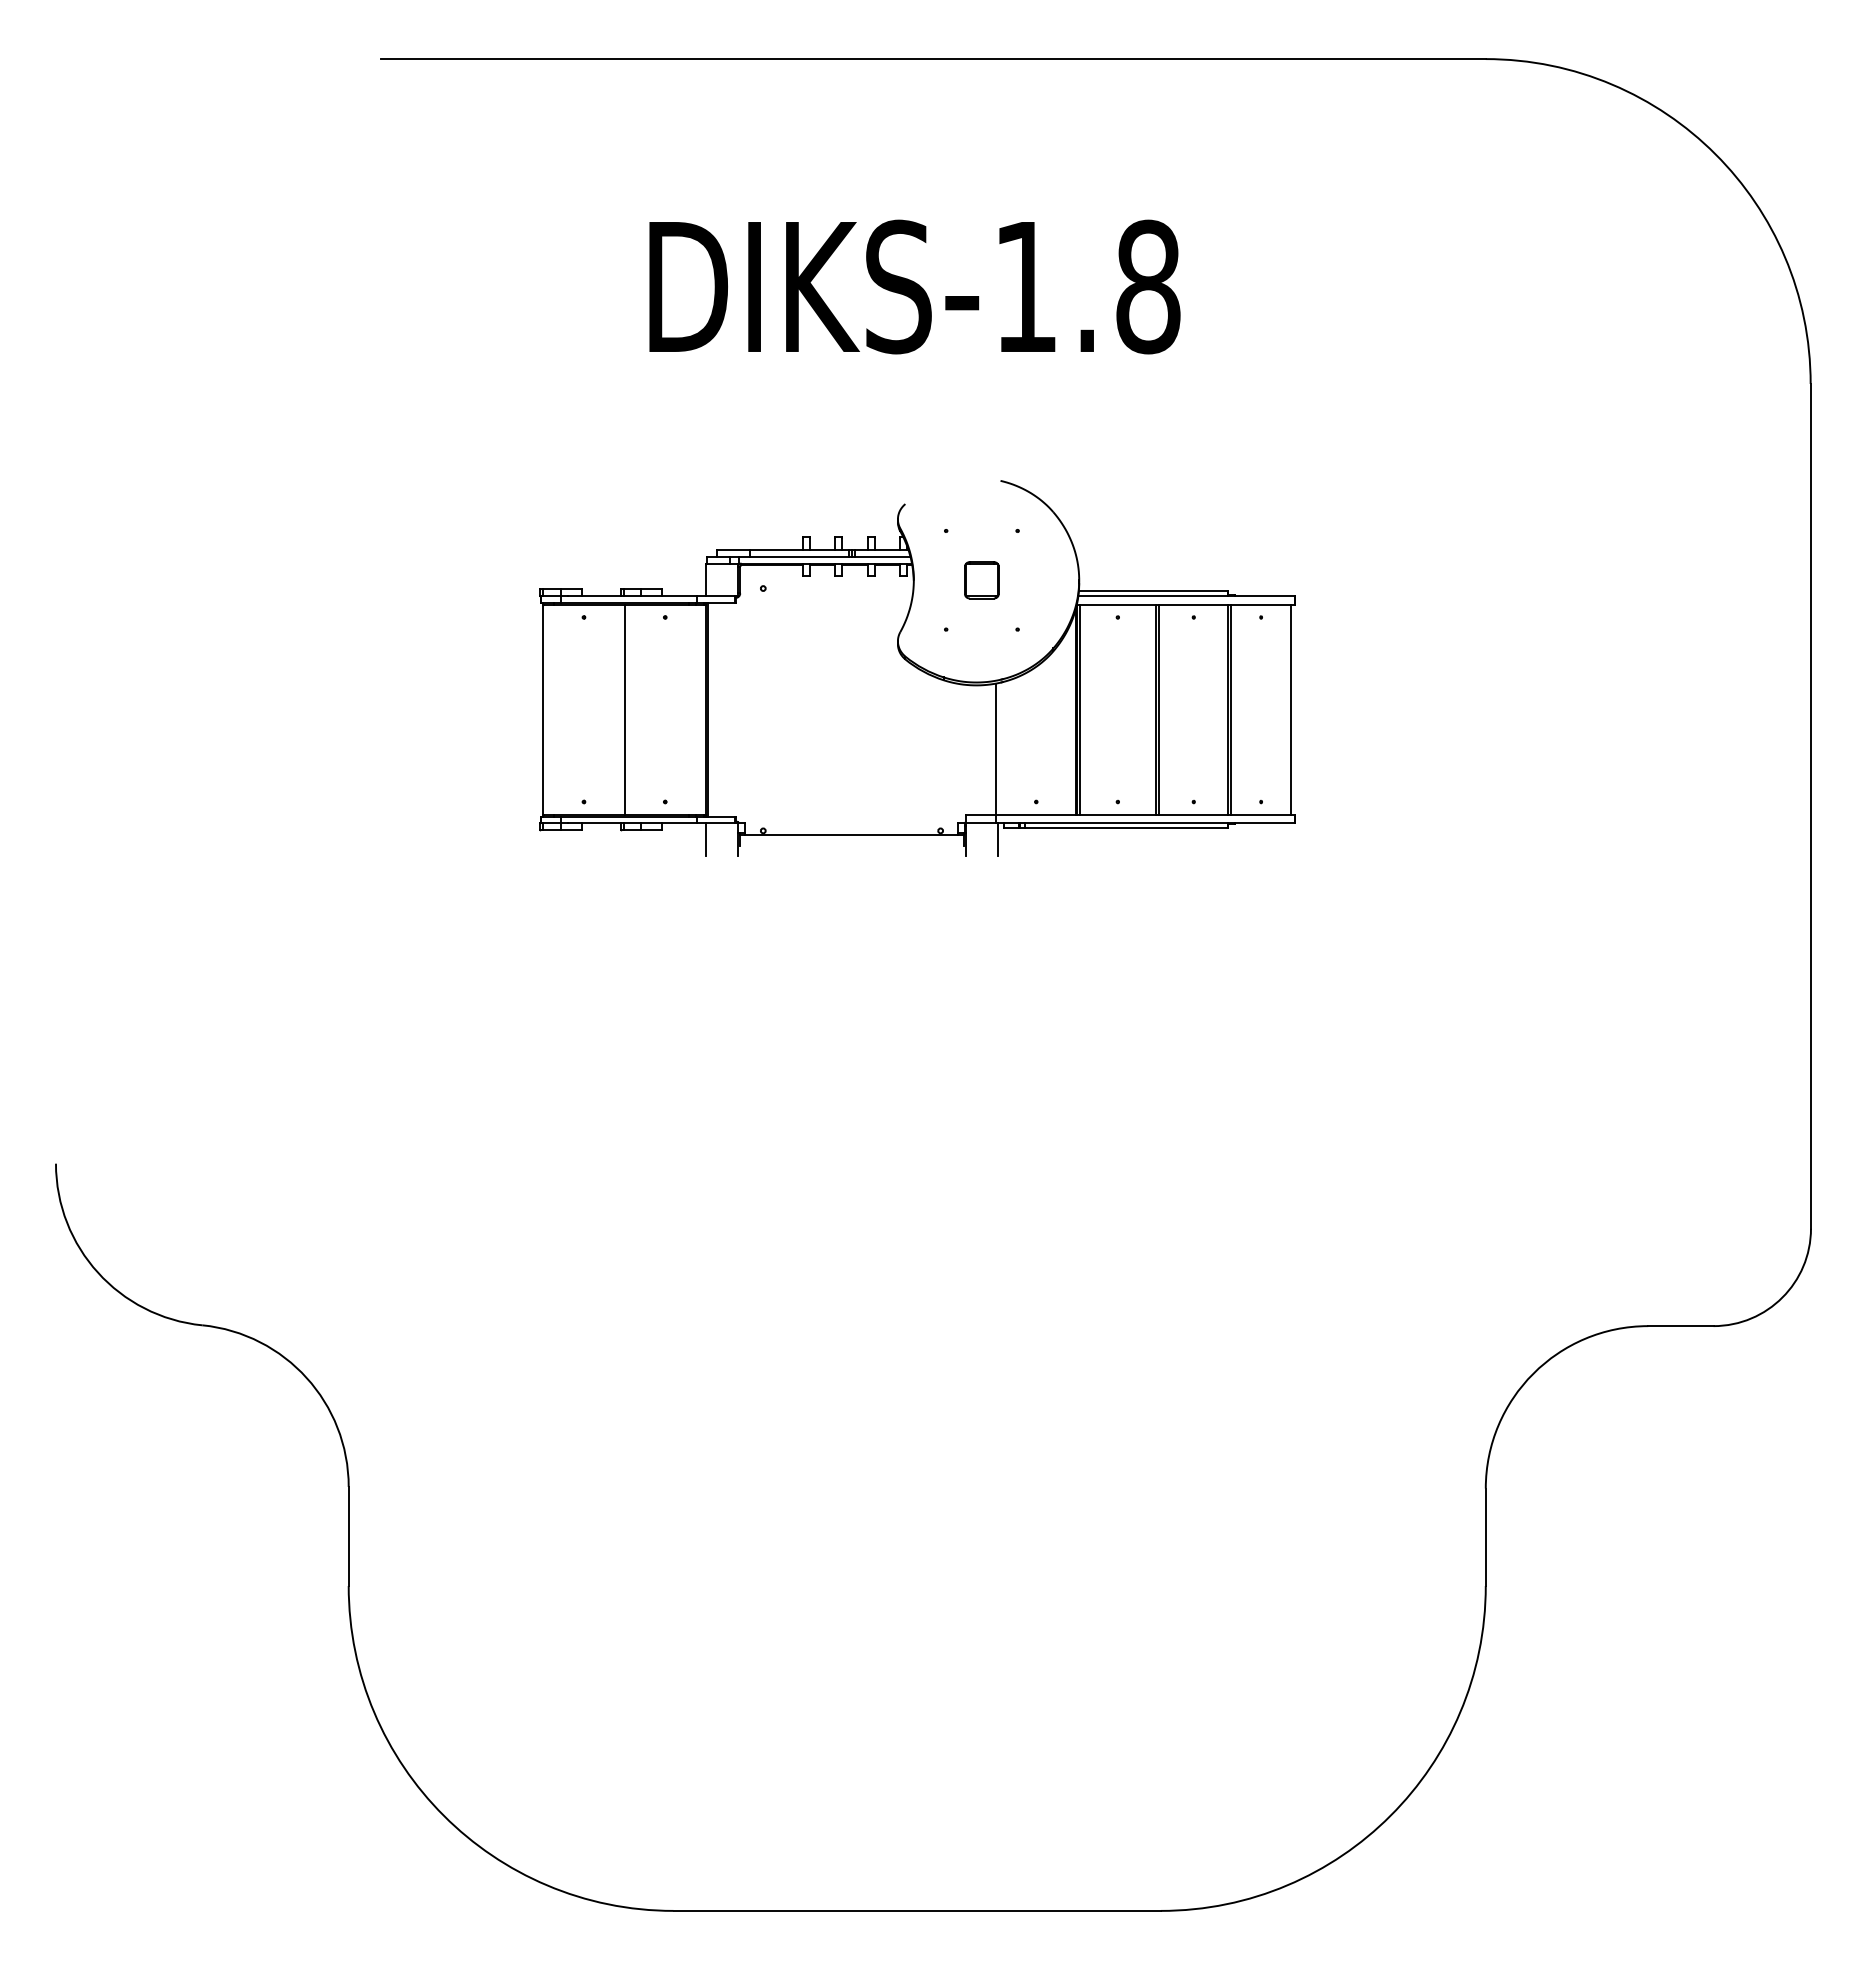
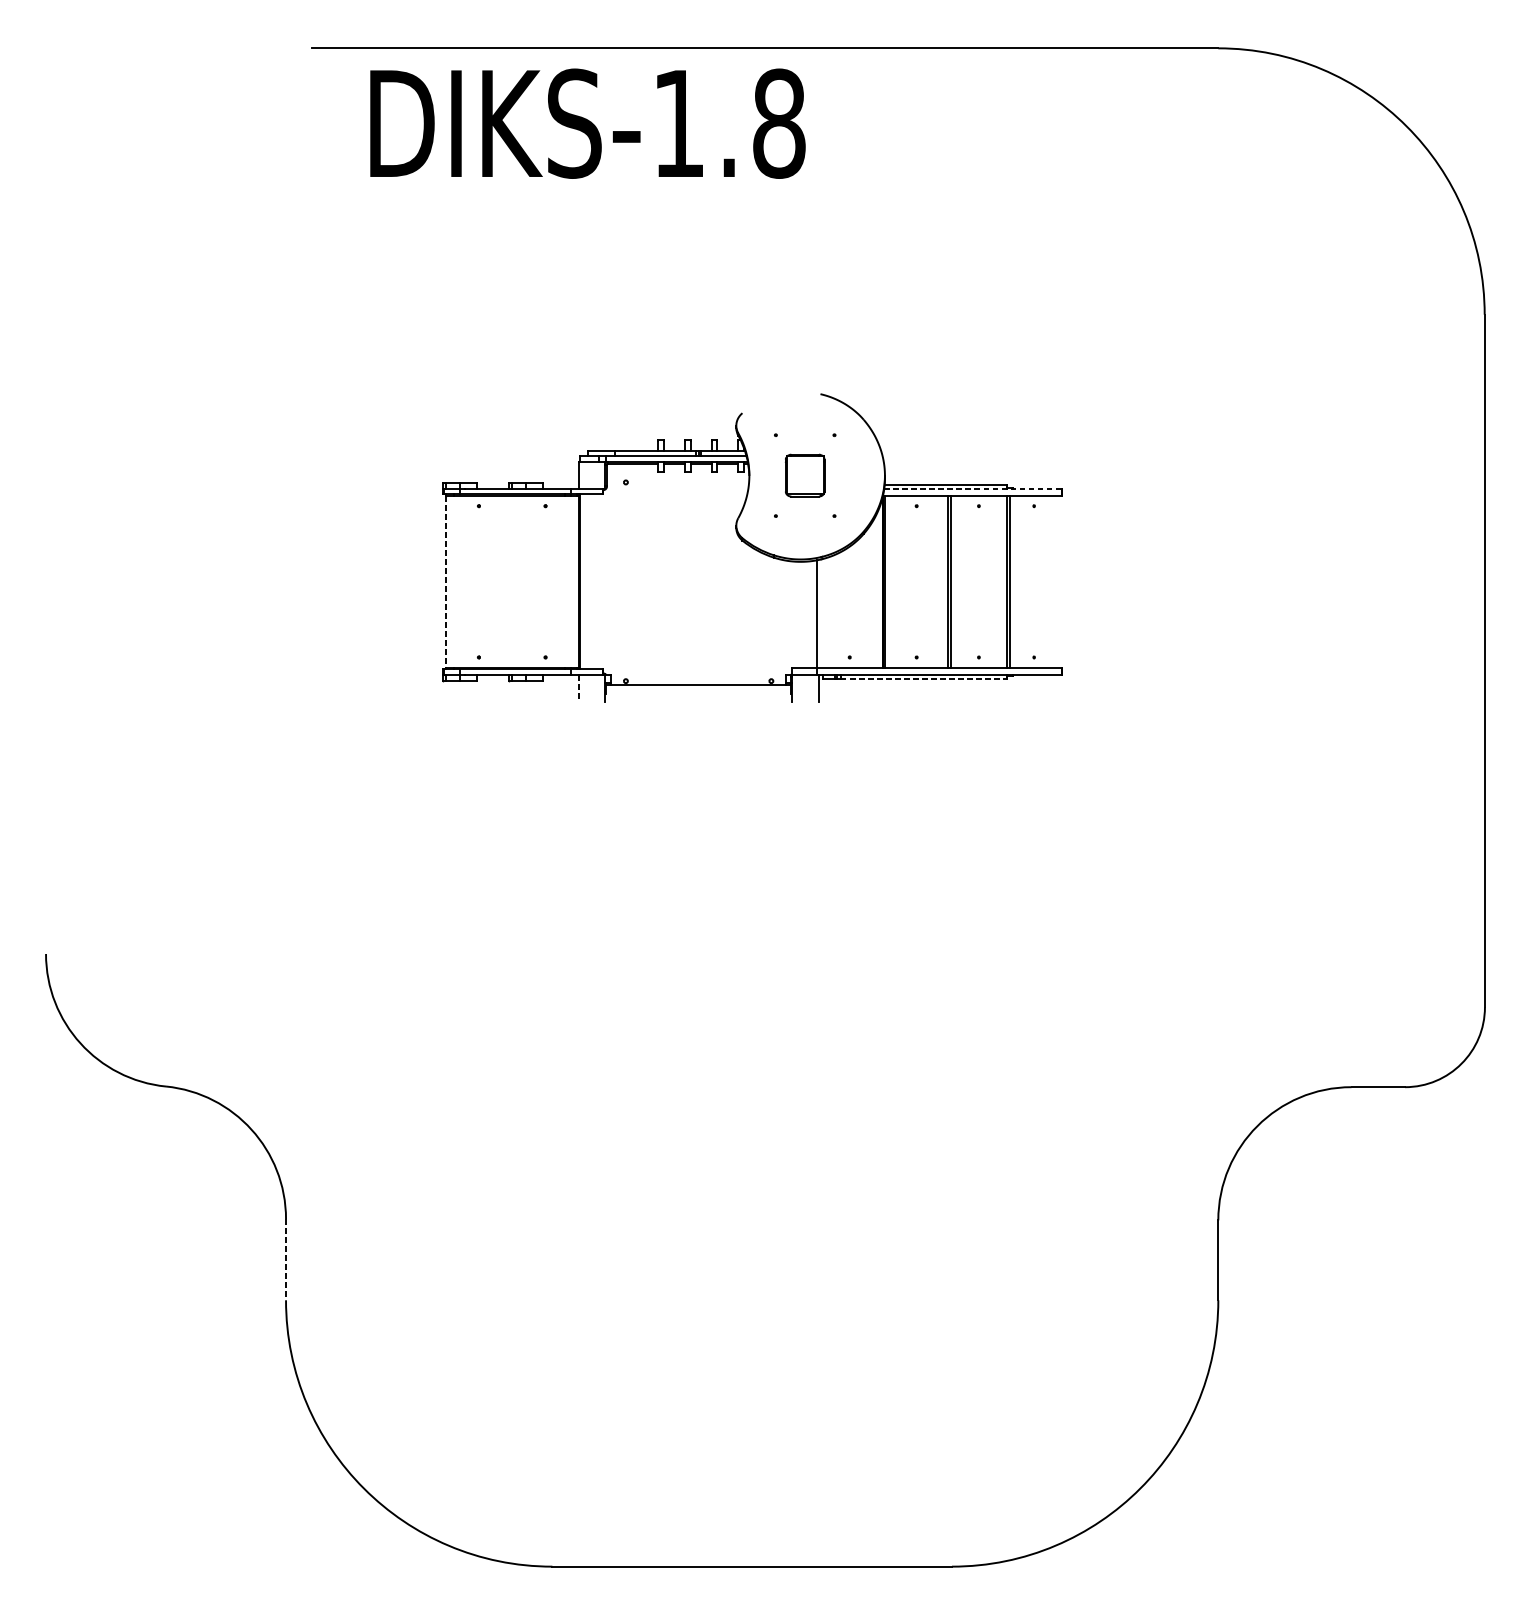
text: (914, 286) -> (587, 123), moved
part: (981, 580) -> (804, 475), size x1.4
line: (1187, 596) -> (973, 488), solid -> dashed
line: (543, 709) -> (445, 581), solid -> dashed
line: (624, 709) -> (512, 581), removed
line: (1291, 709) -> (1059, 581), removed
line: (1126, 828) -> (923, 679), solid -> dashed
line: (705, 840) -> (578, 689), solid -> dashed
line: (348, 1536) -> (285, 1259), solid -> dashed

